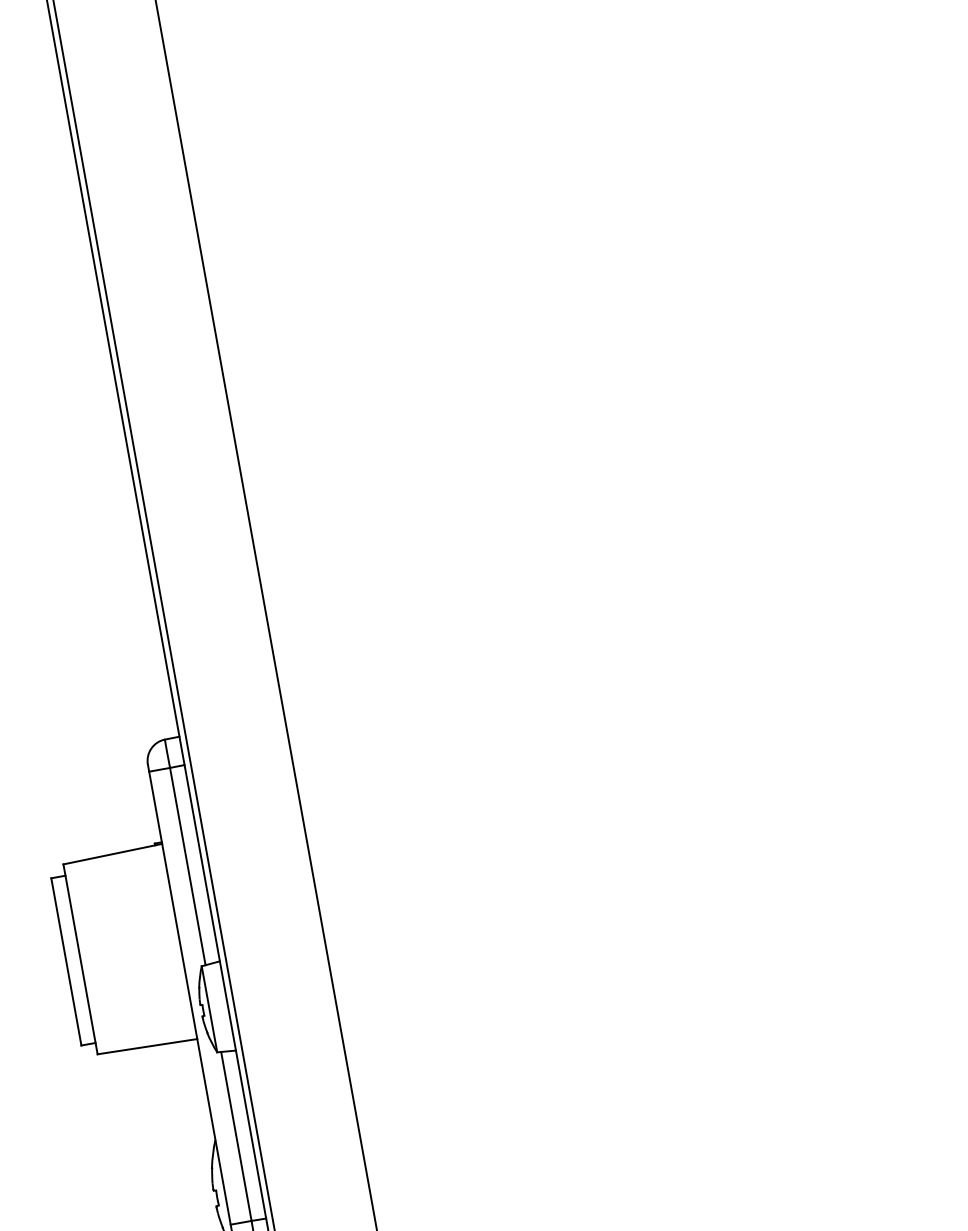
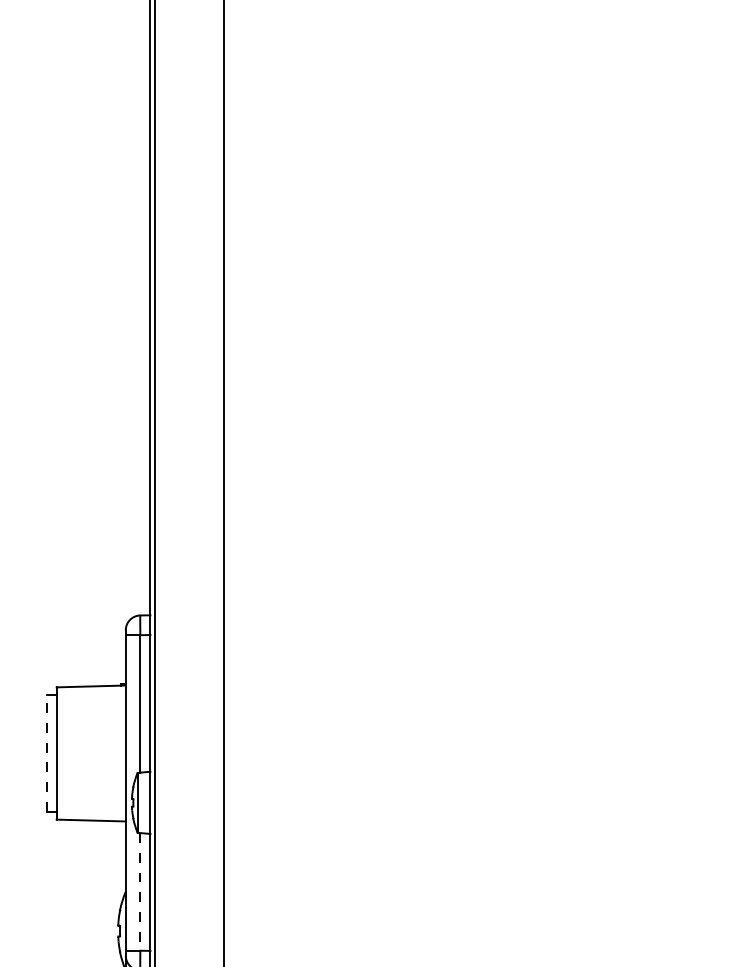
line: (65, 961) -> (46, 753), solid -> dashed
line: (236, 1135) -> (140, 891), solid -> dashed

